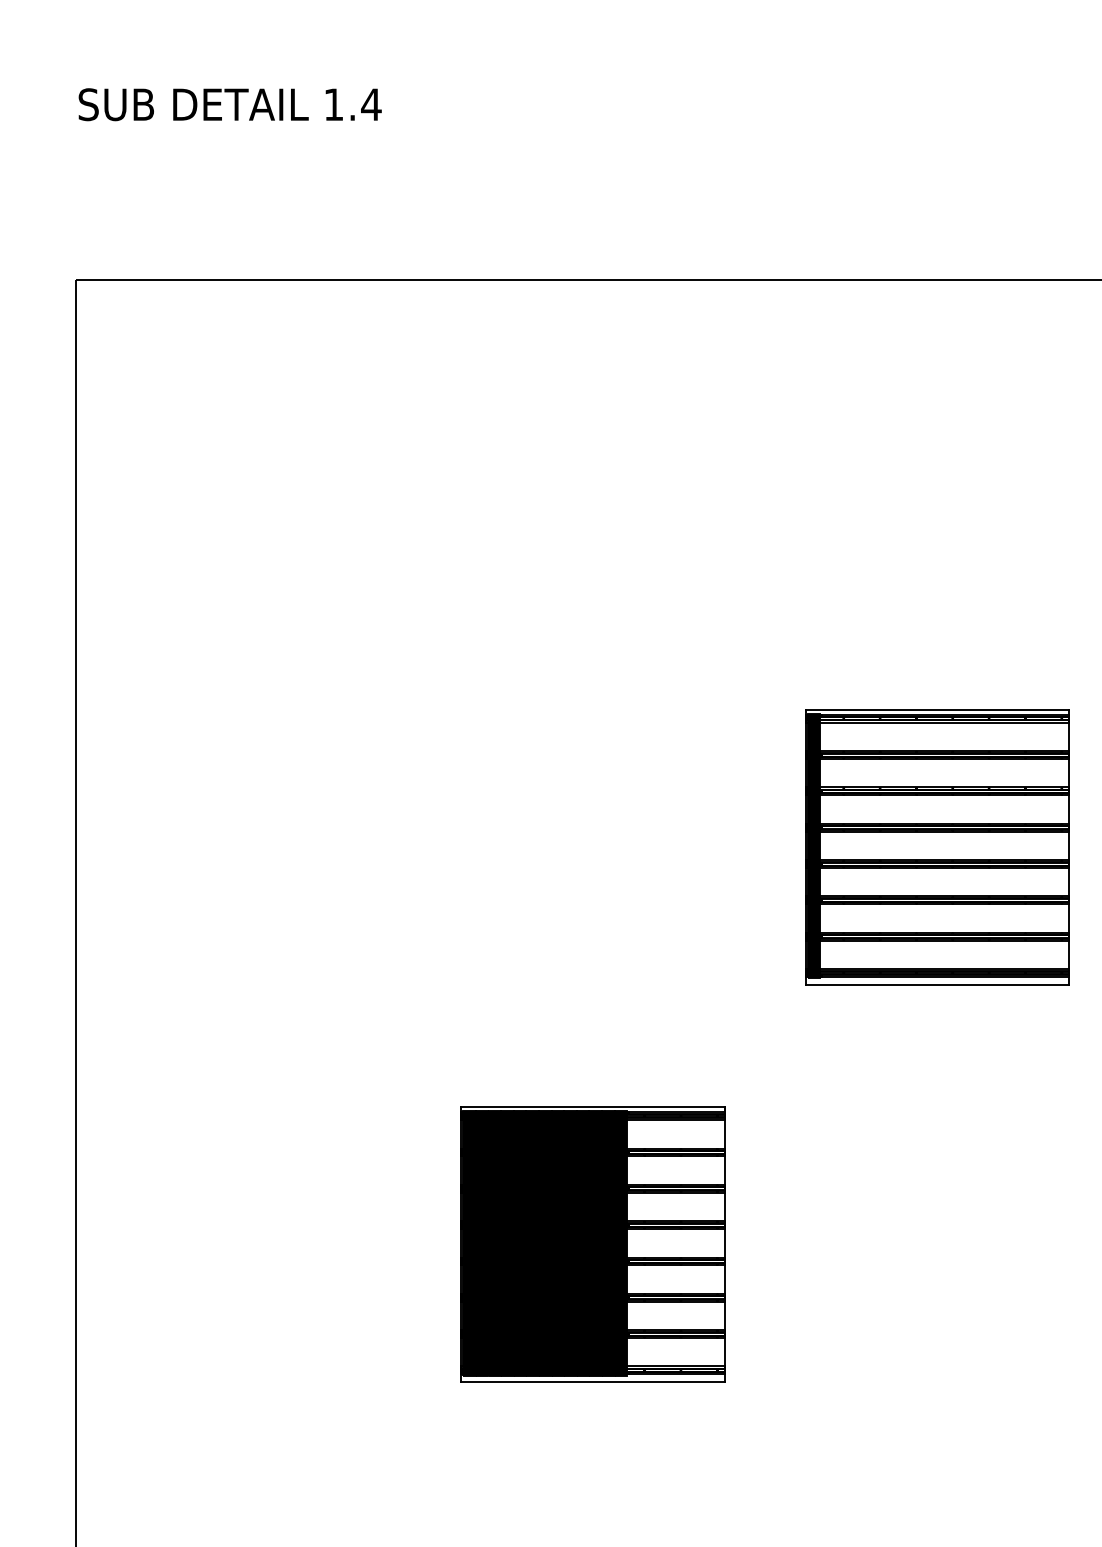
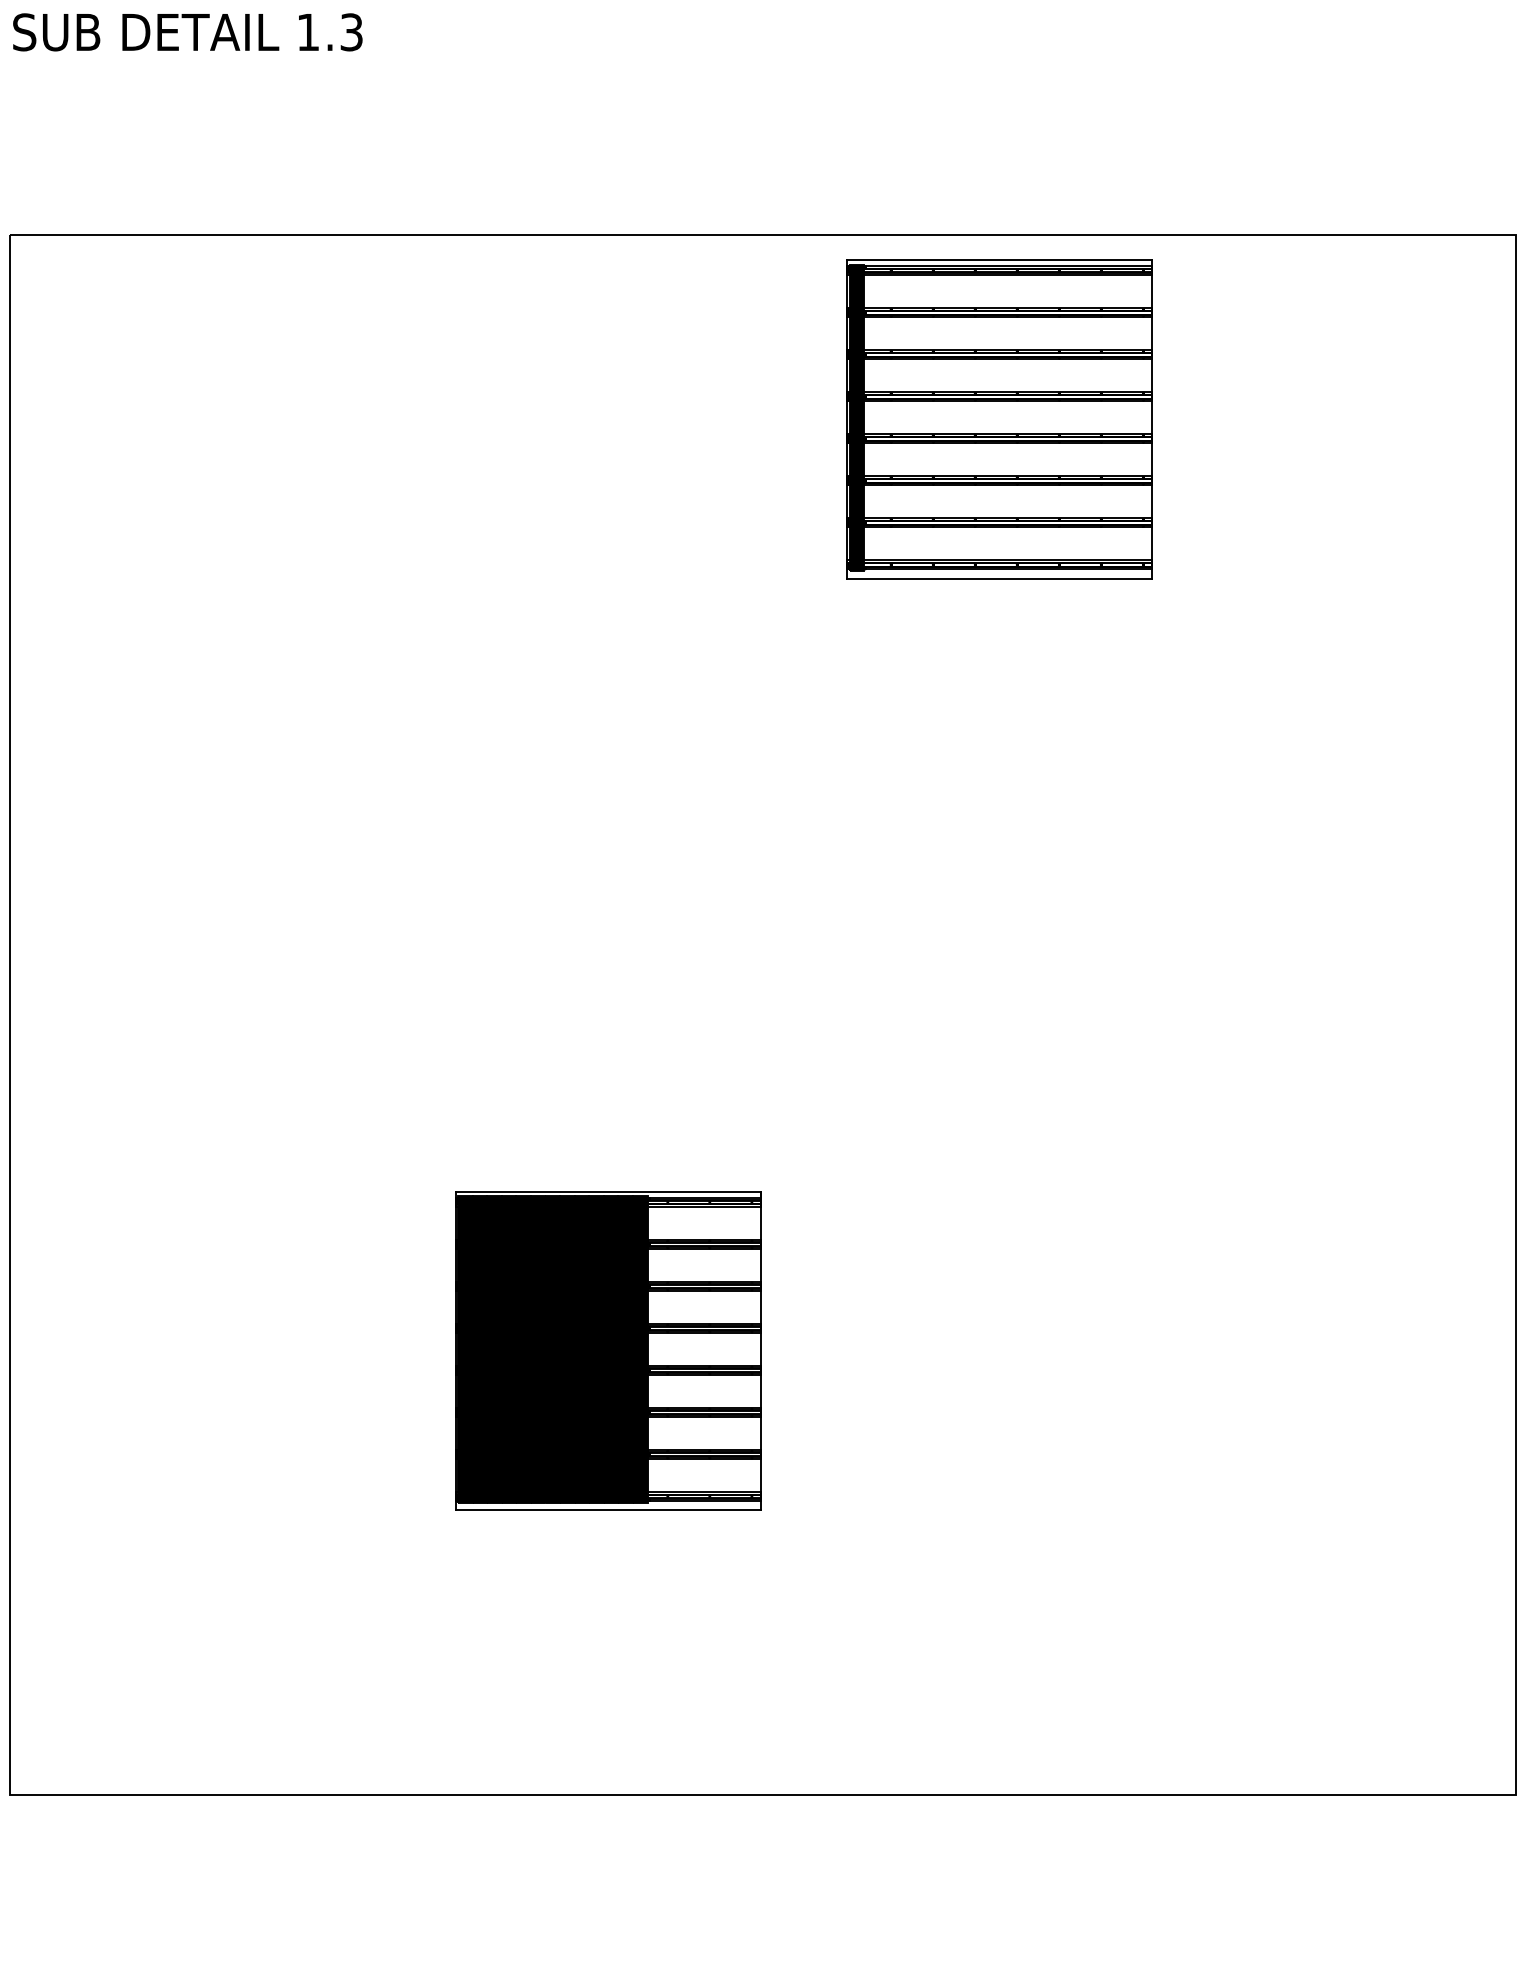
text: (371, 104) -> (351, 32), 1.4 -> 1.3
part: (937, 847) -> (999, 419), moved

